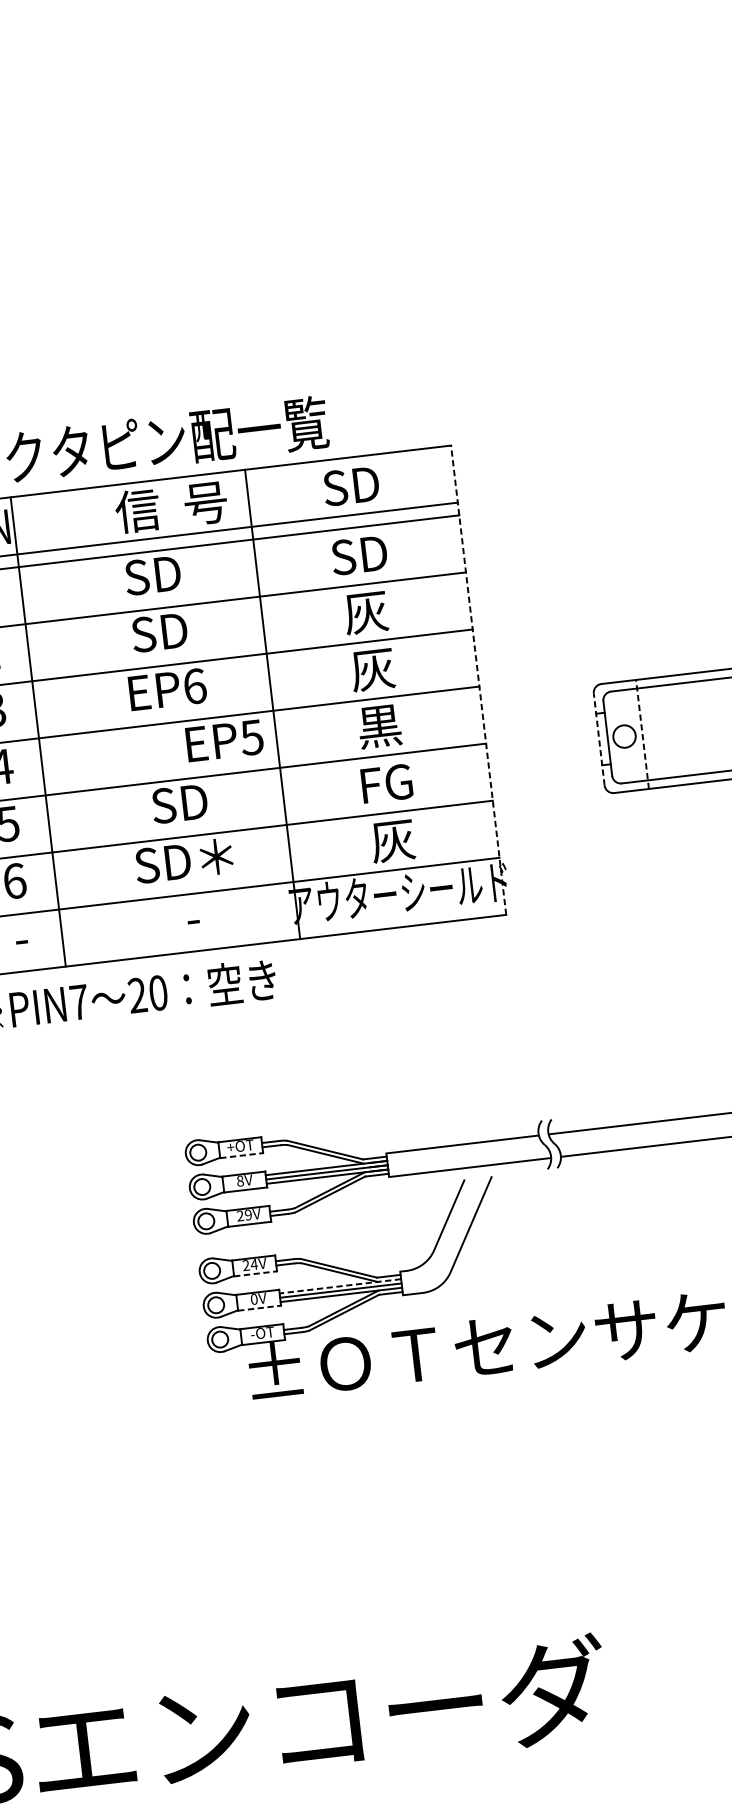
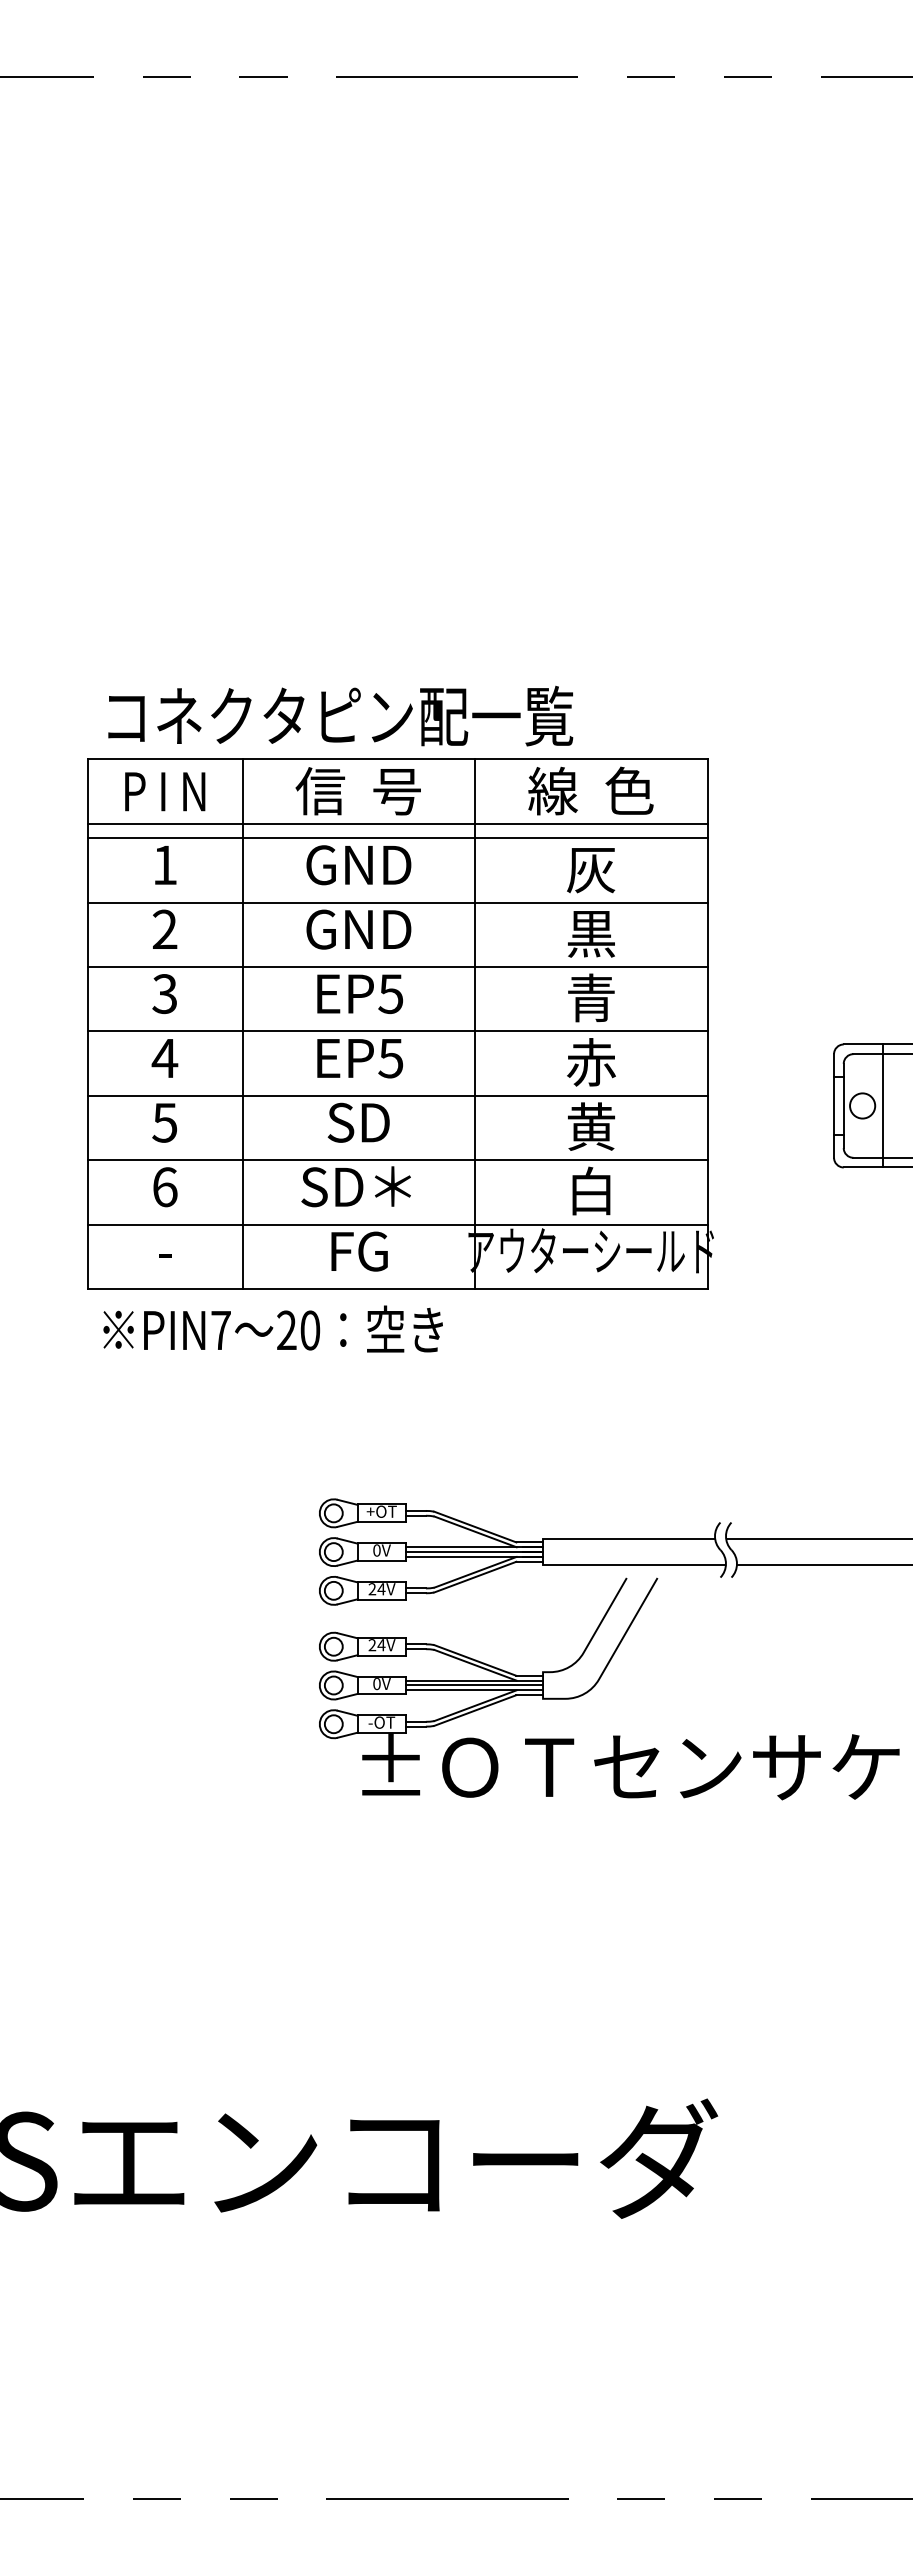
text: (350, 485) -> (590, 790), SD -> 線  色
text: (170, 507) -> (357, 791), moved
text: (359, 556) -> (591, 870), SD -> 灰
text: (152, 575) -> (358, 865), SD -> GND
text: (366, 612) -> (591, 934), 灰 -> 黒
text: (159, 632) -> (358, 929), SD -> GND
text: (372, 668) -> (591, 997), 灰 -> 青
line: (478, 680) -> (707, 1024), dashed -> solid
text: (194, 686) -> (390, 994), EP6 -> EP5
text: (379, 726) -> (591, 1062), 黒 -> 赤
line: (37, 731) -> (242, 1023), moved
line: (642, 734) -> (882, 1105), dashed -> solid
line: (599, 739) -> (834, 1105), dashed -> solid
text: (224, 740) -> (359, 1058), moved
text: (387, 782) -> (592, 1126), FG -> 黄
text: (393, 839) -> (591, 1190), 灰 -> 白
text: (193, 917) -> (359, 1251), - -> FG
line: (242, 1155) -> (382, 1522), dashed -> solid
text: (239, 1181) -> (376, 1550), 8V -> 0V
text: (248, 1215) -> (381, 1589), 29V -> 24V
line: (256, 1273) -> (382, 1655), dashed -> solid
line: (340, 1286) -> (474, 1680), dashed -> solid
line: (260, 1308) -> (382, 1694), dashed -> solid

